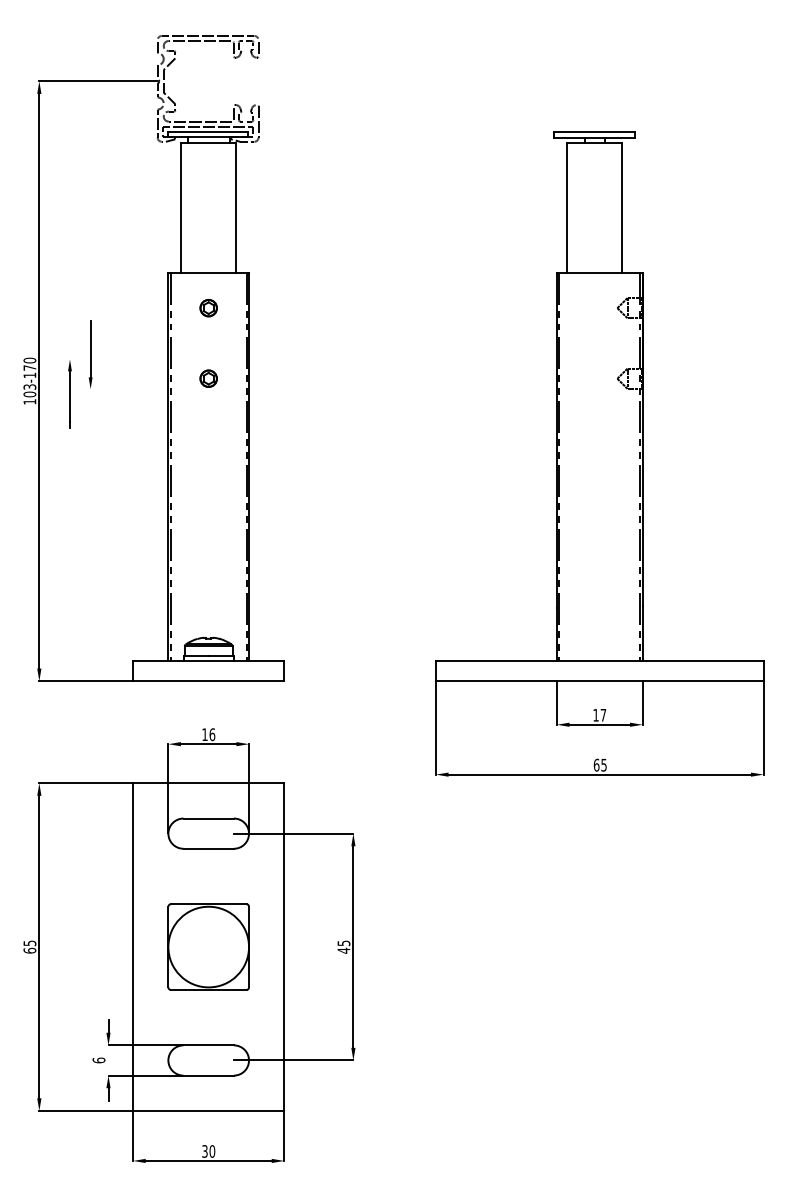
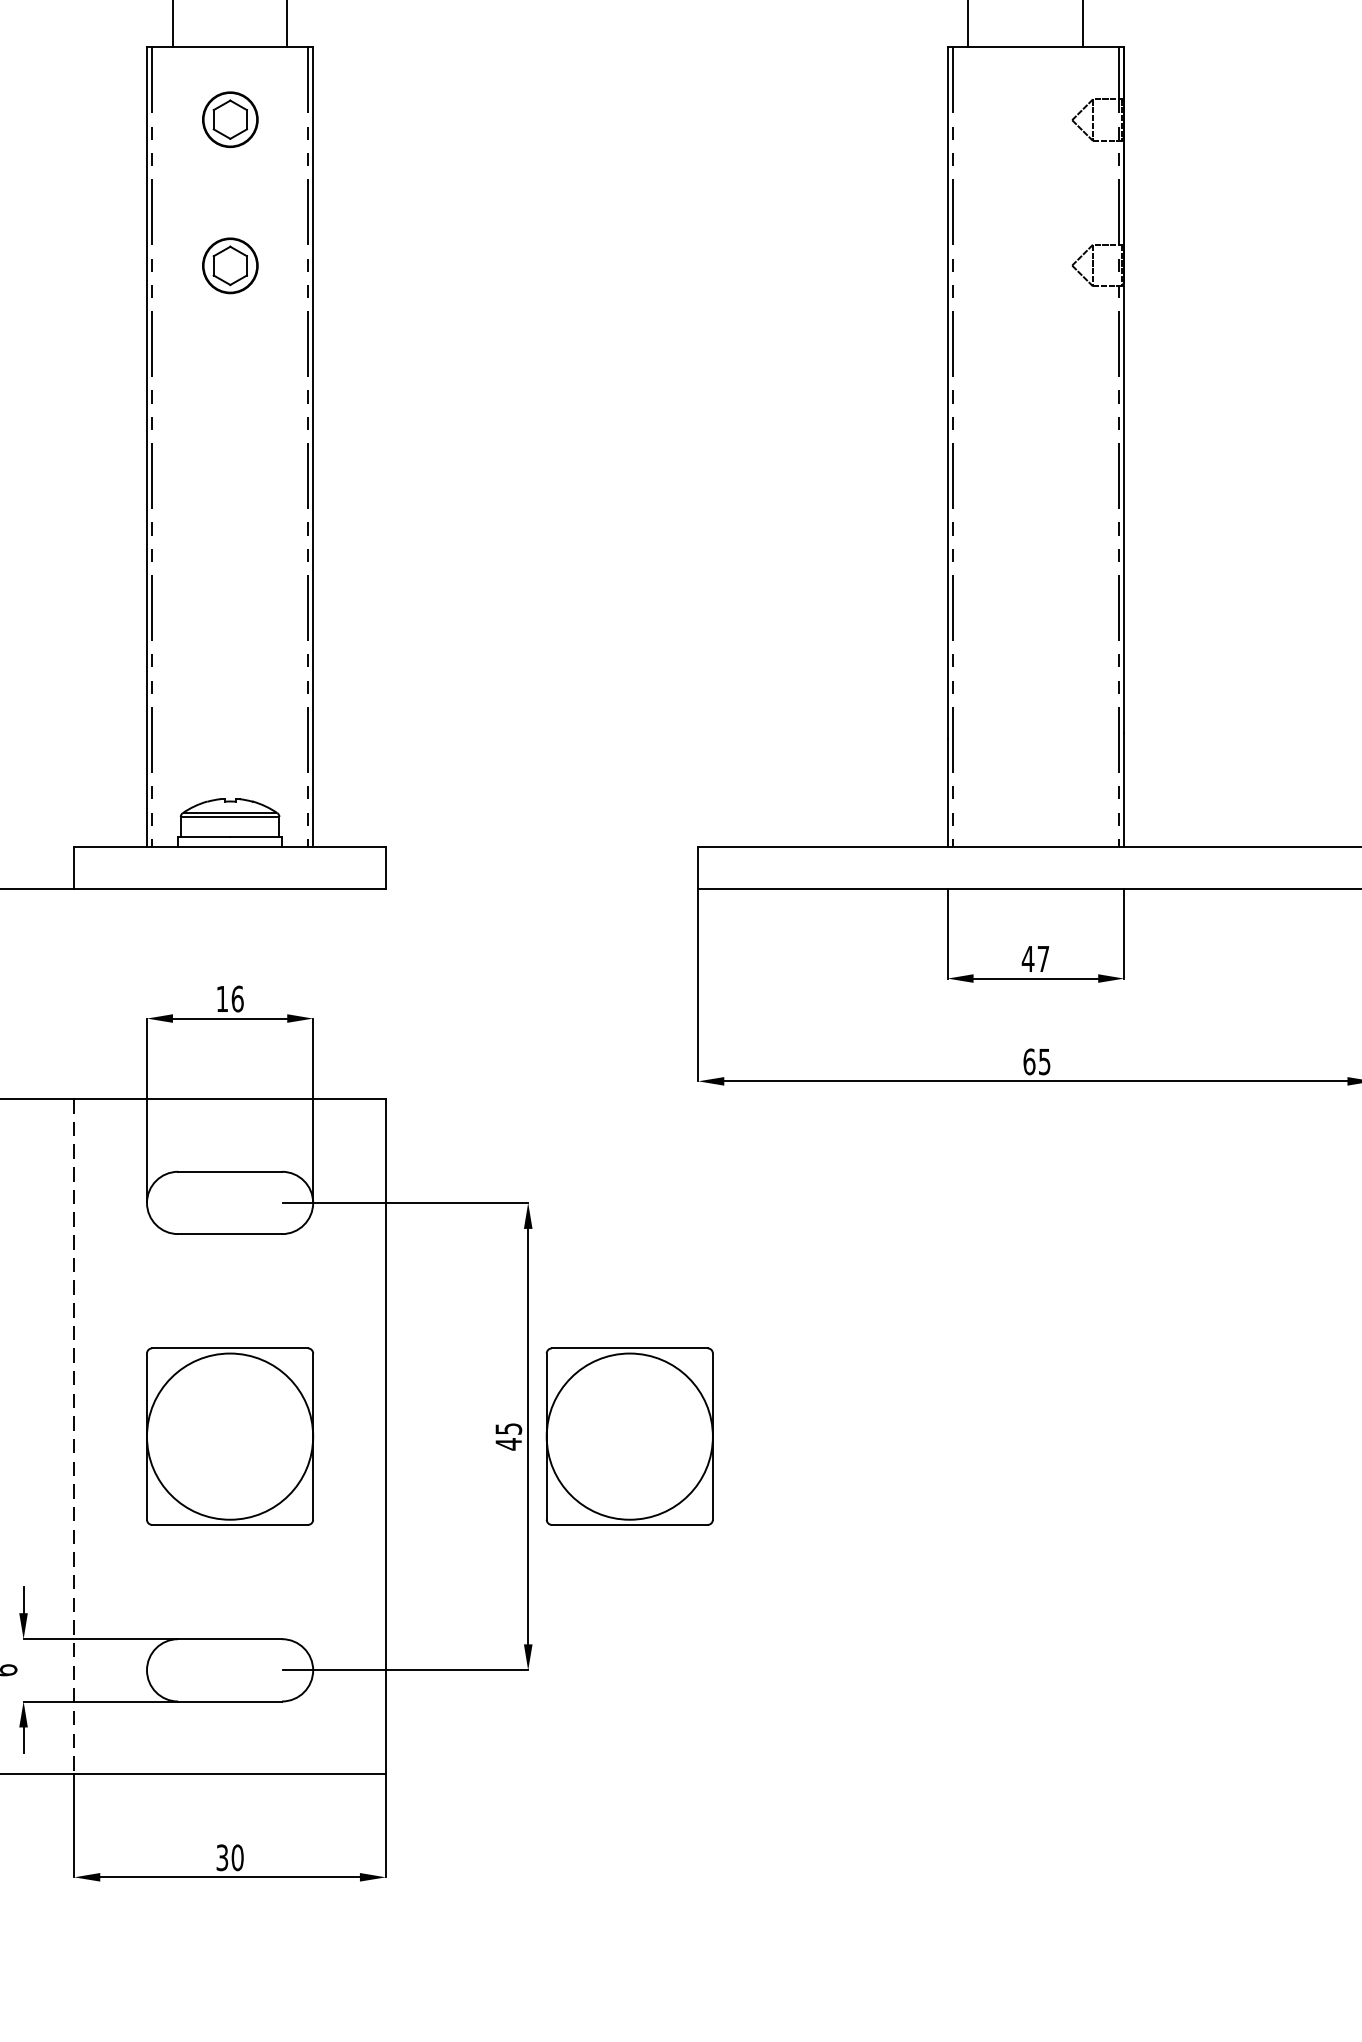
part: (208, 308) -> (229, 120), size x1.6
part: (208, 378) -> (229, 265), size x1.6
text: (596, 715) -> (1029, 959), 17 -> 47
part: (402, 946) -> (629, 1435), added
line: (133, 947) -> (75, 1437), solid -> dashed

